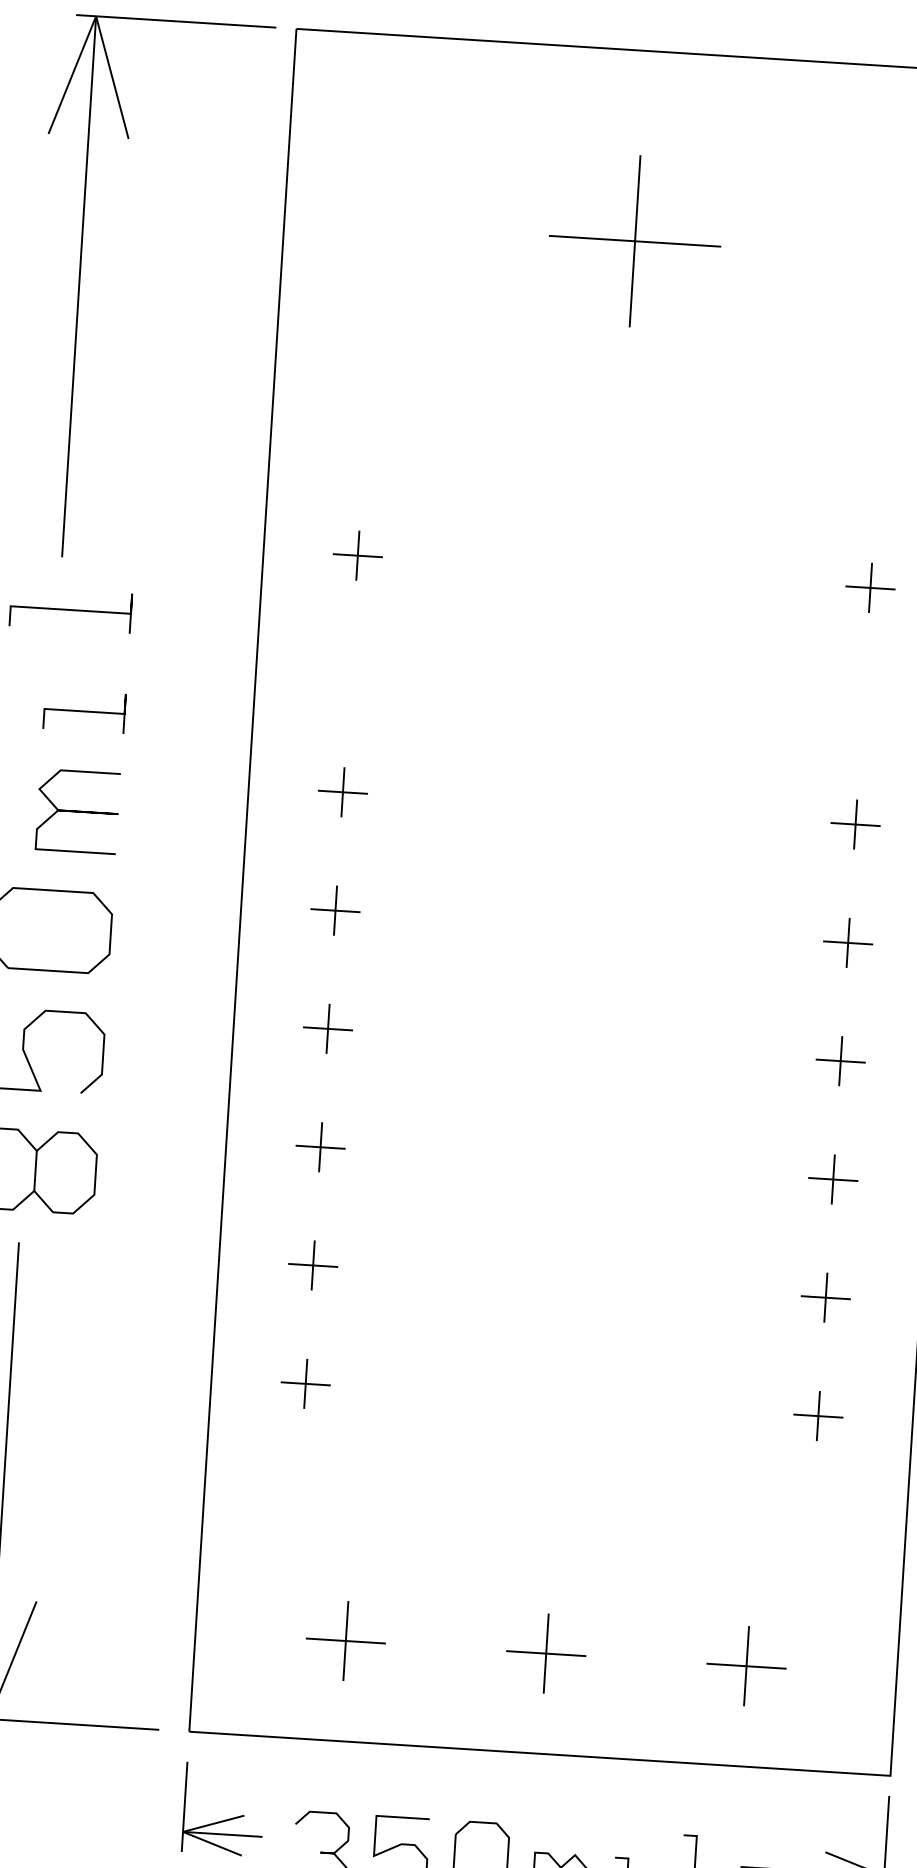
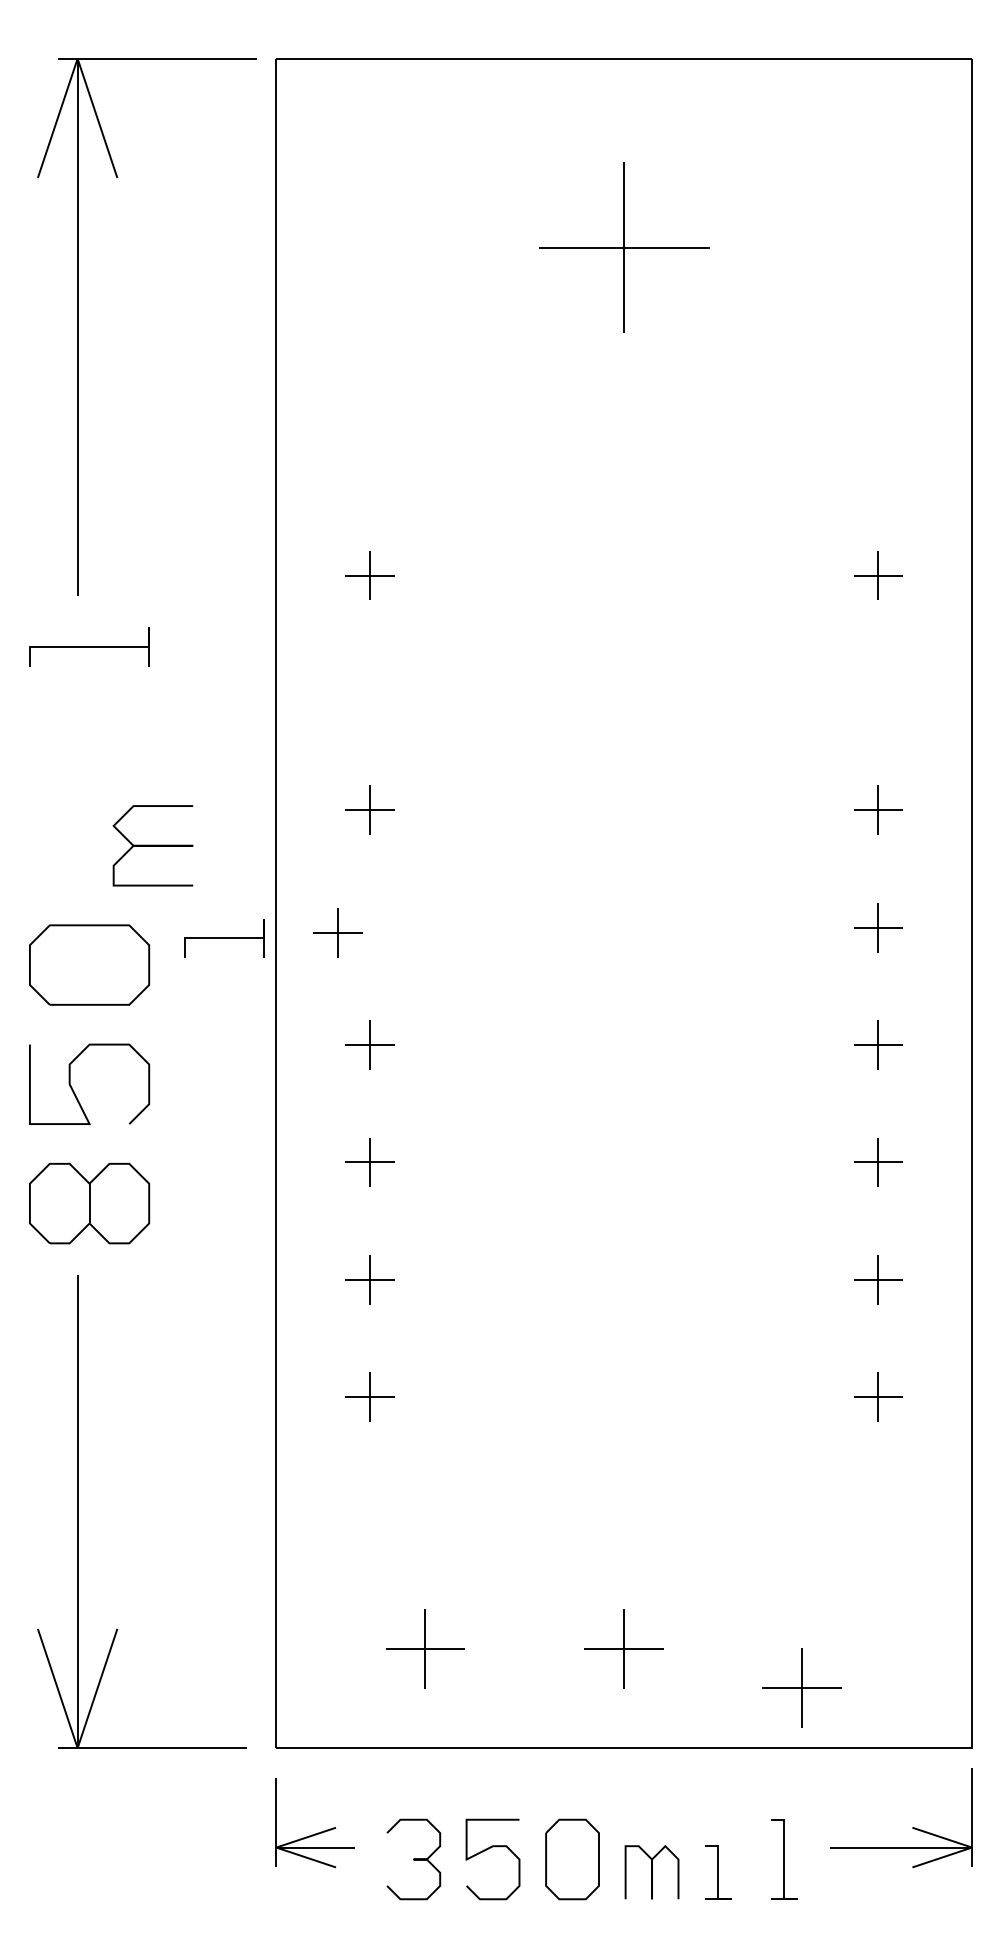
line: (84, 711) -> (224, 938), moved
curve: (77, 811) -> (152, 845), moved
part: (335, 910) -> (337, 932), moved
part: (746, 1665) -> (801, 1687), moved

